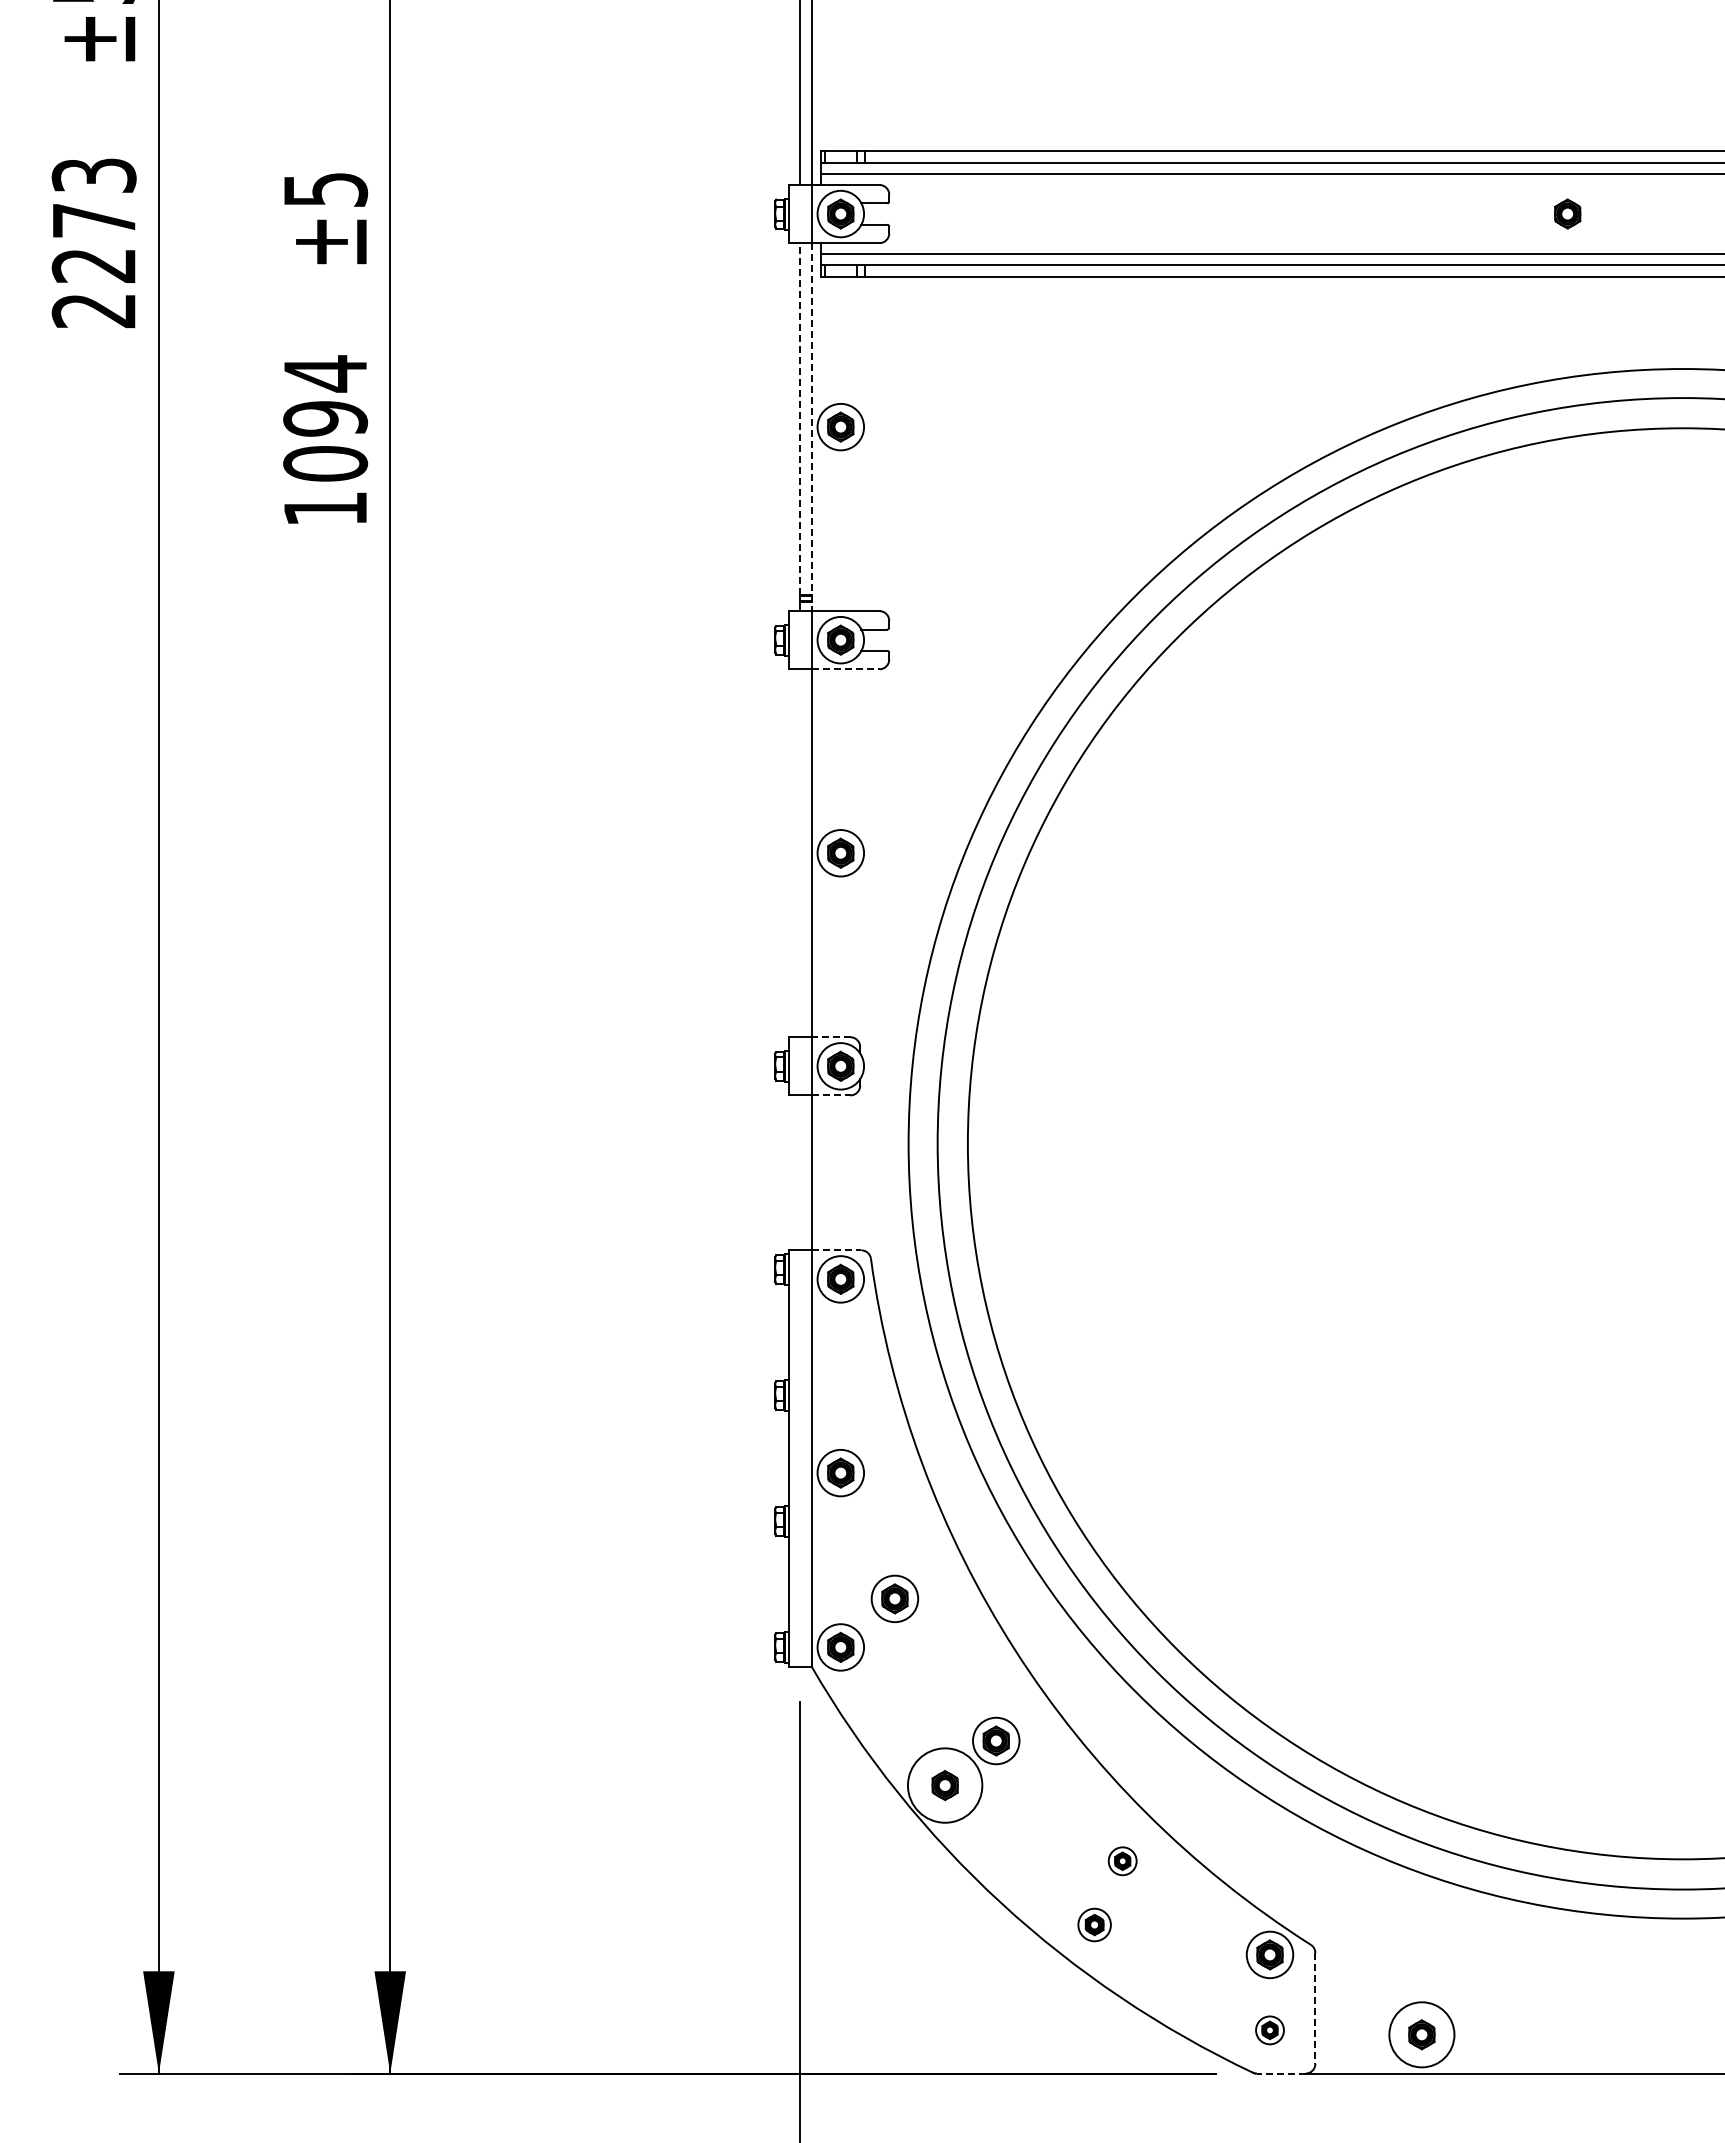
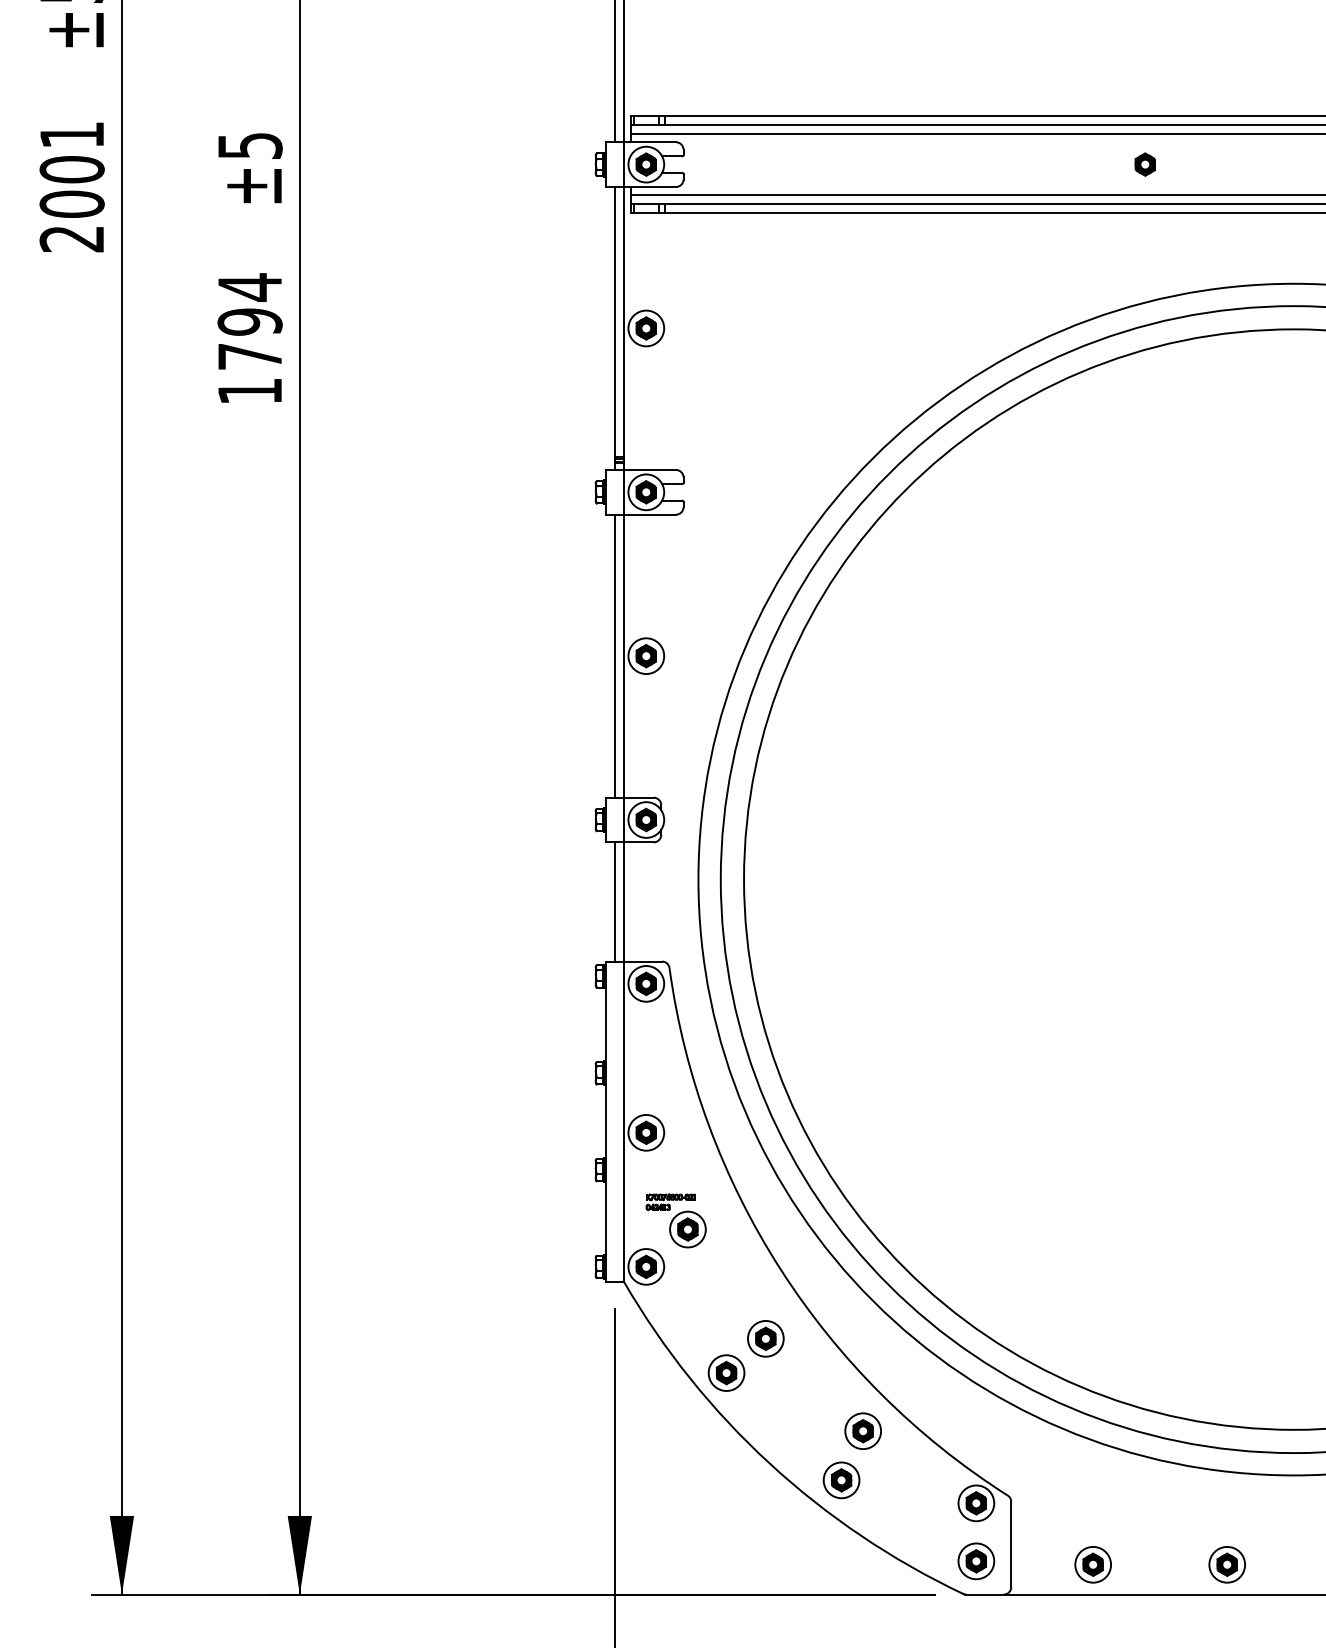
part: (1567, 213) -> (1145, 164), moved
text: (93, 220) -> (71, 169), 2273 -> 2001
line: (800, 418) -> (615, 321), dashed -> solid
line: (811, 427) -> (623, 328), dashed -> solid
text: (325, 463) -> (250, 356), 1094 -> 1794
line: (845, 669) -> (649, 514), dashed -> solid
line: (800, 853) -> (615, 656), added
line: (830, 1037) -> (638, 797), dashed -> solid
line: (831, 1095) -> (639, 842), dashed -> solid
line: (800, 1172) -> (615, 901), added
line: (836, 1250) -> (643, 961), dashed -> solid
part: (872, 1563) -> (670, 1202), added
circle: (944, 1785) -> (726, 1373), size x0.62
part: (1122, 1861) -> (862, 1431), size x1.67
part: (1094, 1924) -> (841, 1479), size x1.43
line: (1315, 2008) -> (1011, 1544), dashed -> solid
part: (1269, 2030) -> (975, 1561), size x1.67
circle: (1421, 2034) -> (1092, 1564), size x0.71
part: (1596, 2034) -> (1227, 1564), added
line: (1280, 2073) -> (984, 1594), dashed -> solid

